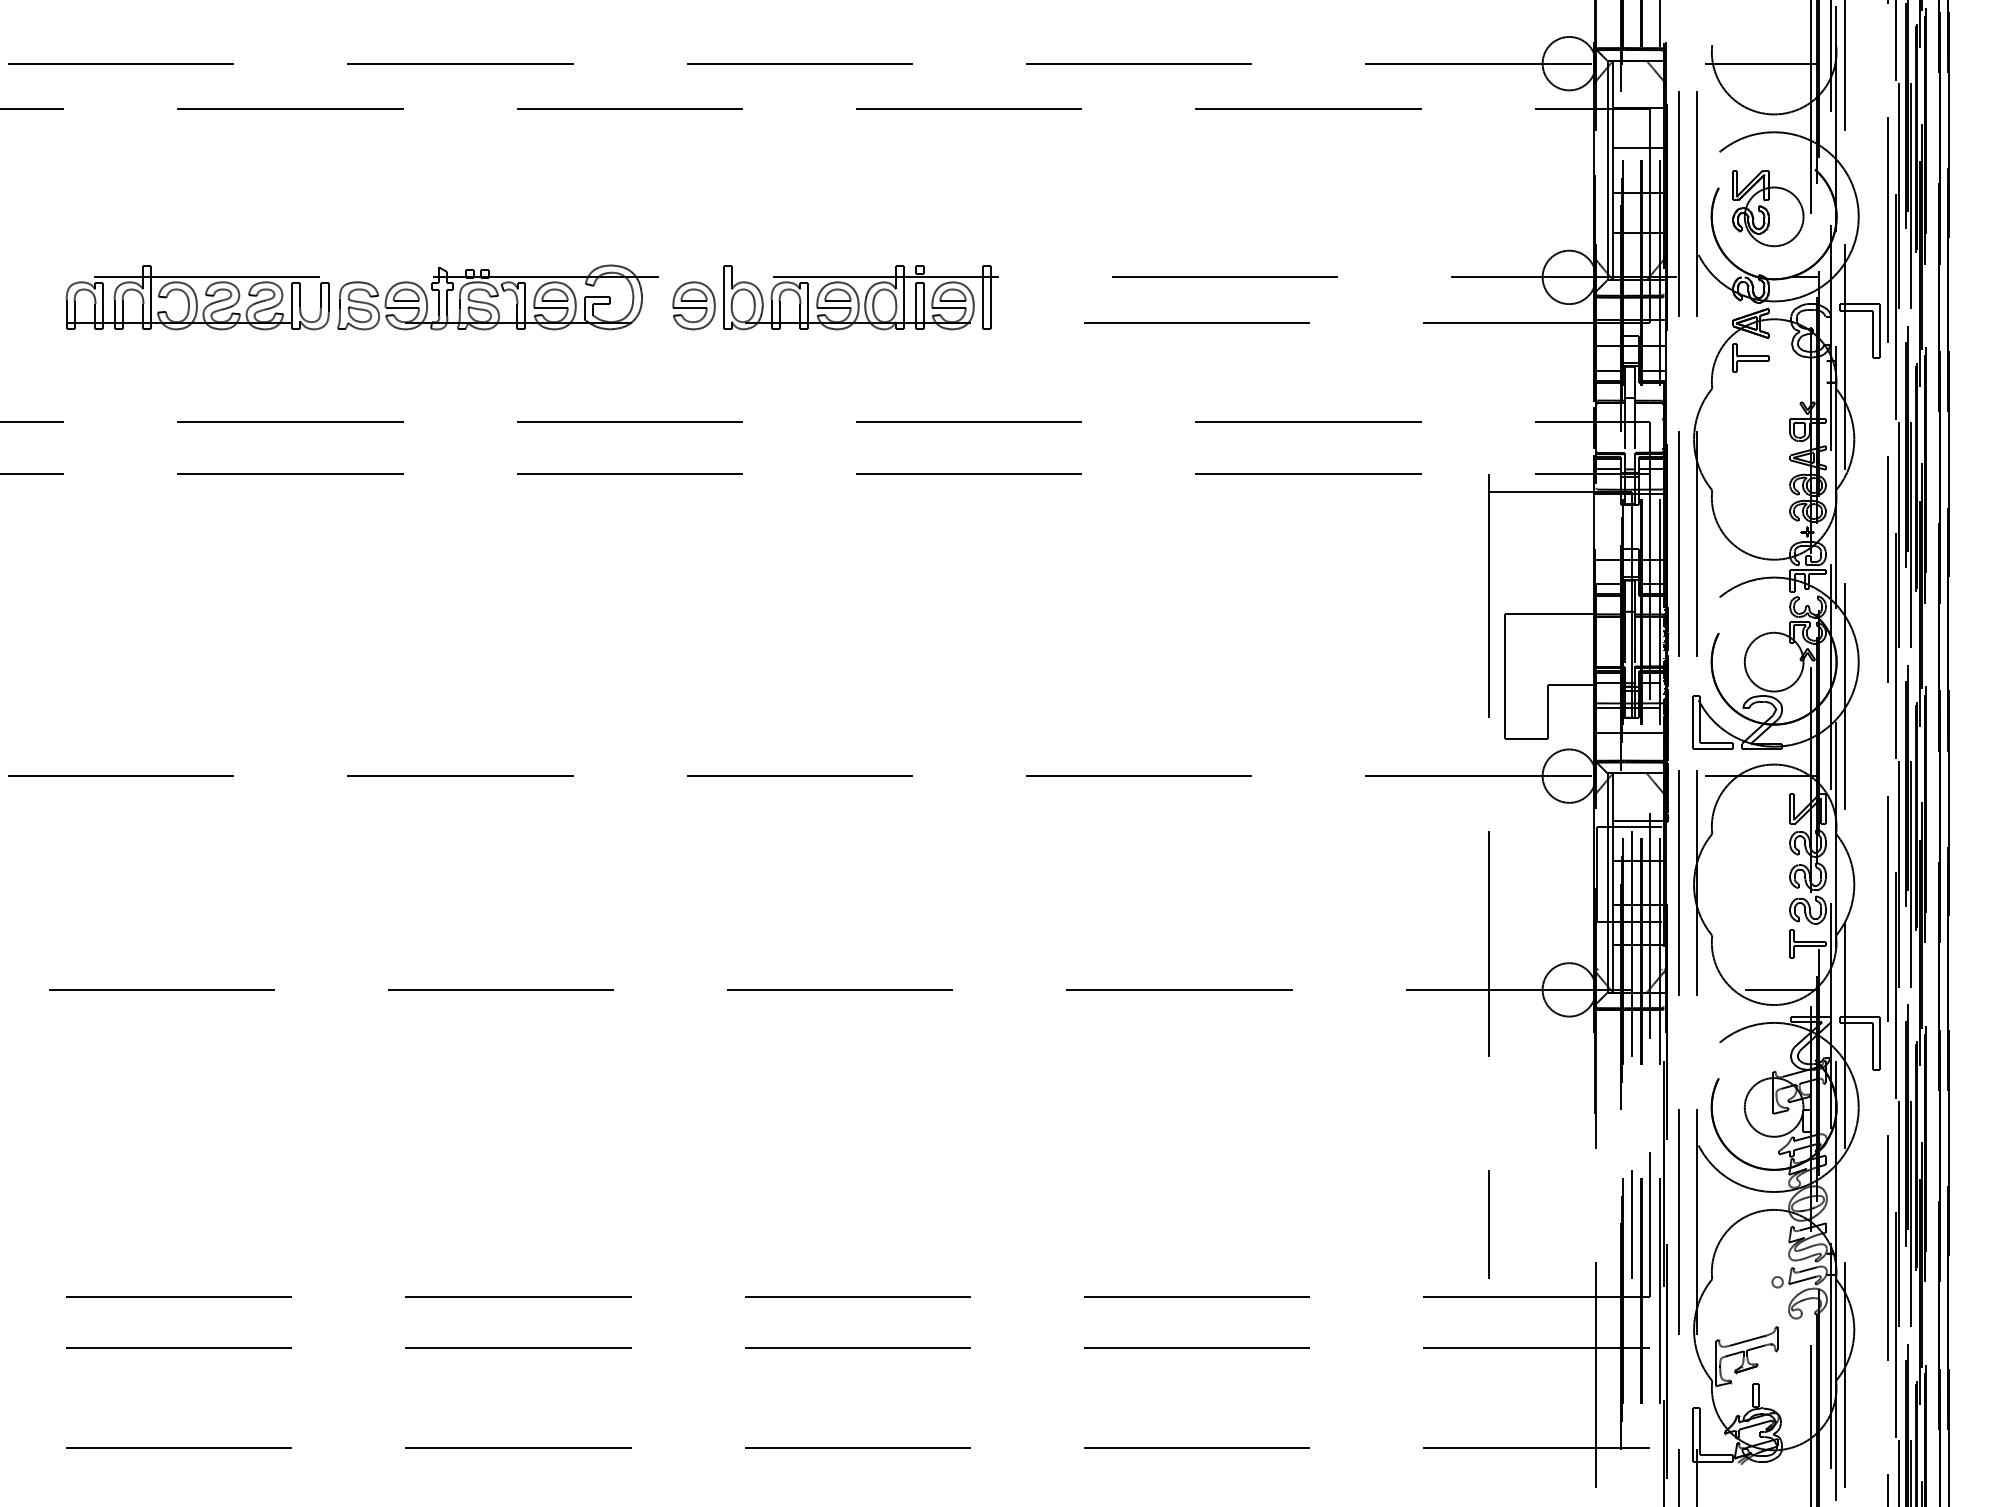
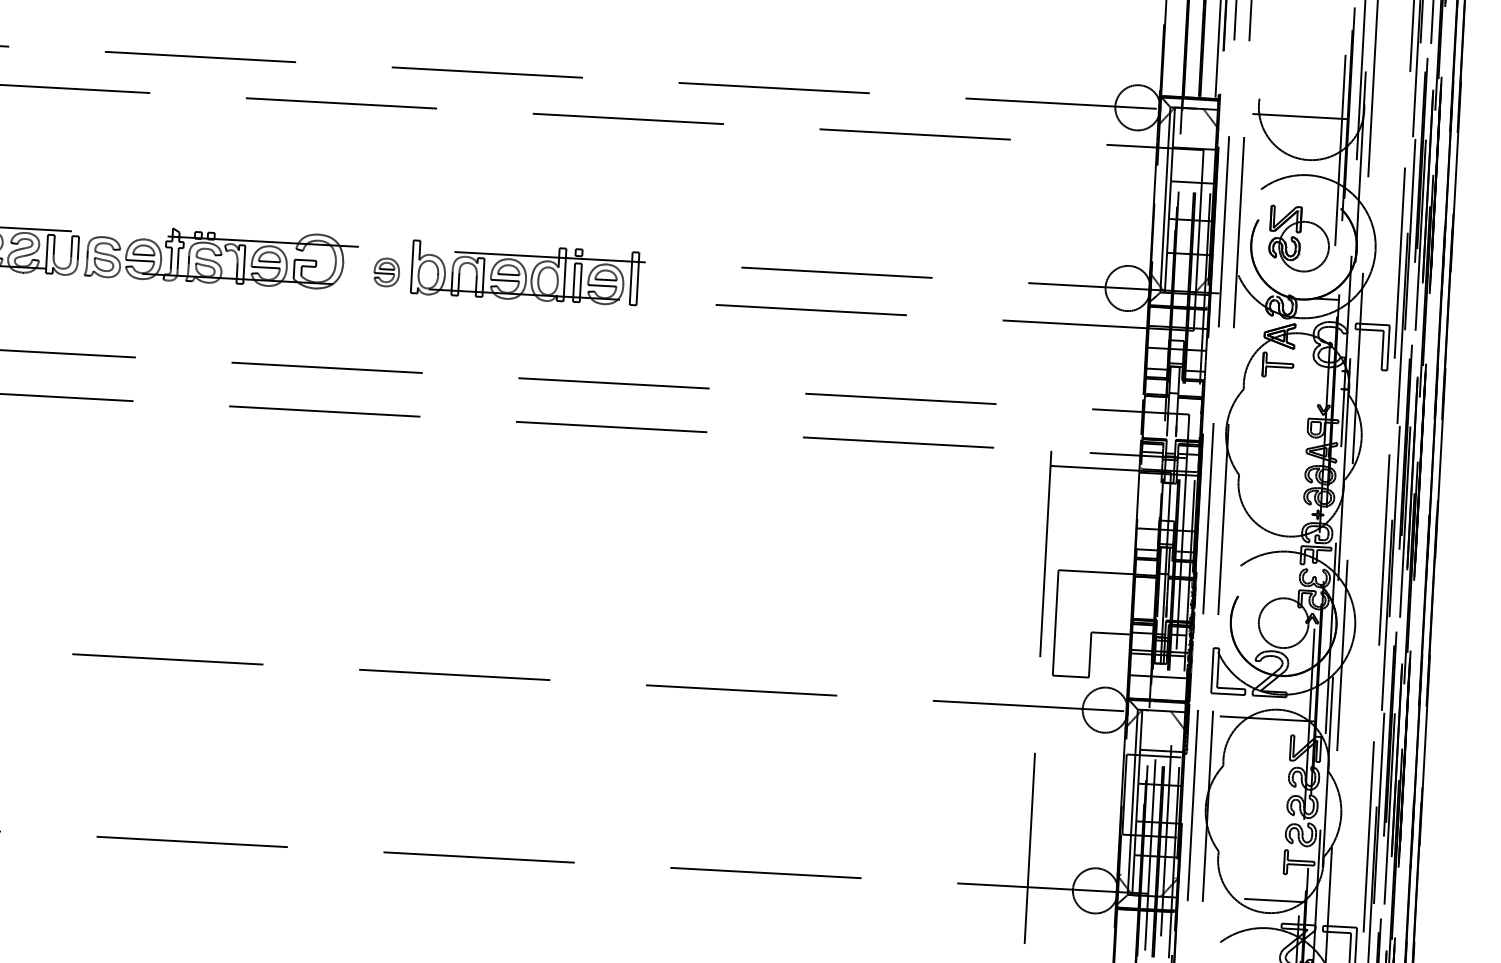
part: (693, 305) -> (386, 272), size x0.7

